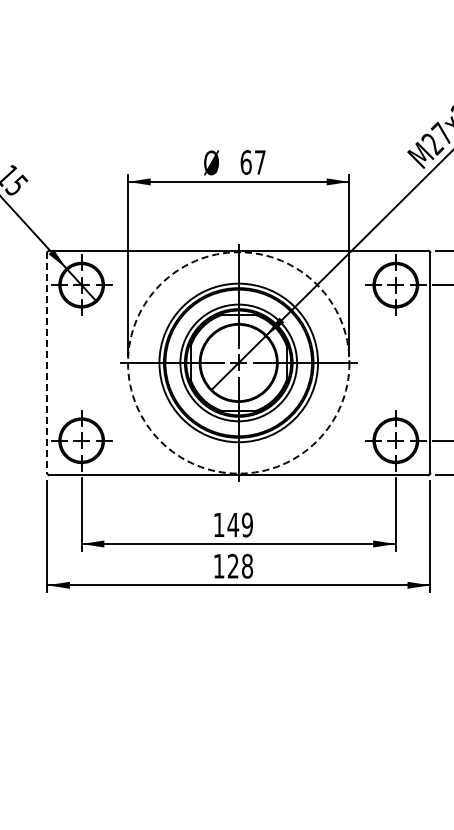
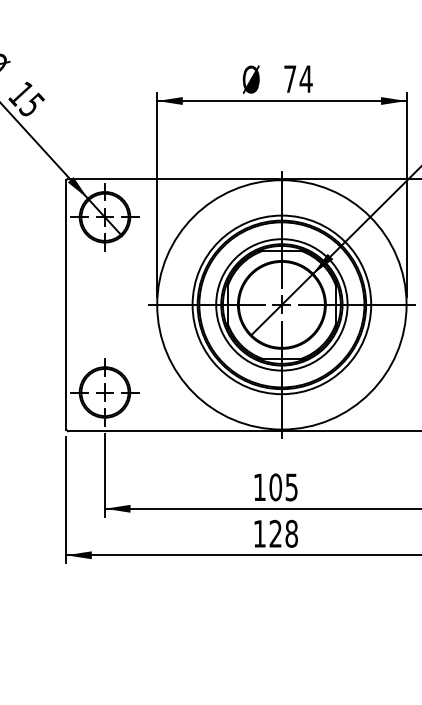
text: (253, 162) -> (298, 79), 67 -> 74
line: (47, 362) -> (66, 304), dashed -> solid
circle: (238, 362) -> (281, 304), dashed -> solid
text: (239, 524) -> (282, 486), 149 -> 105

